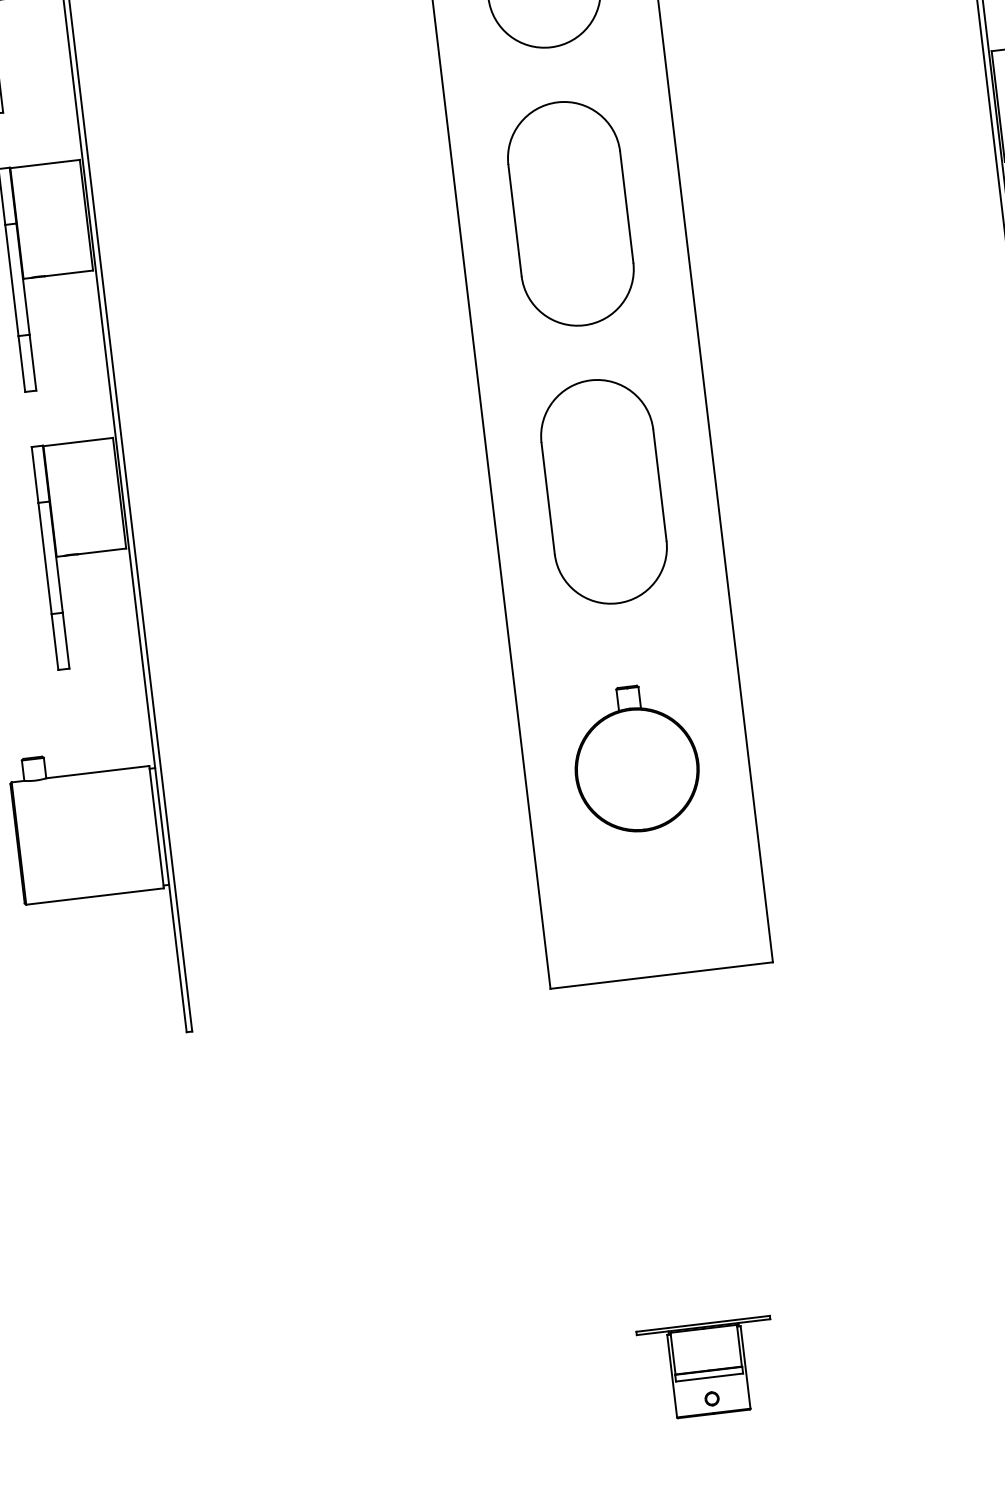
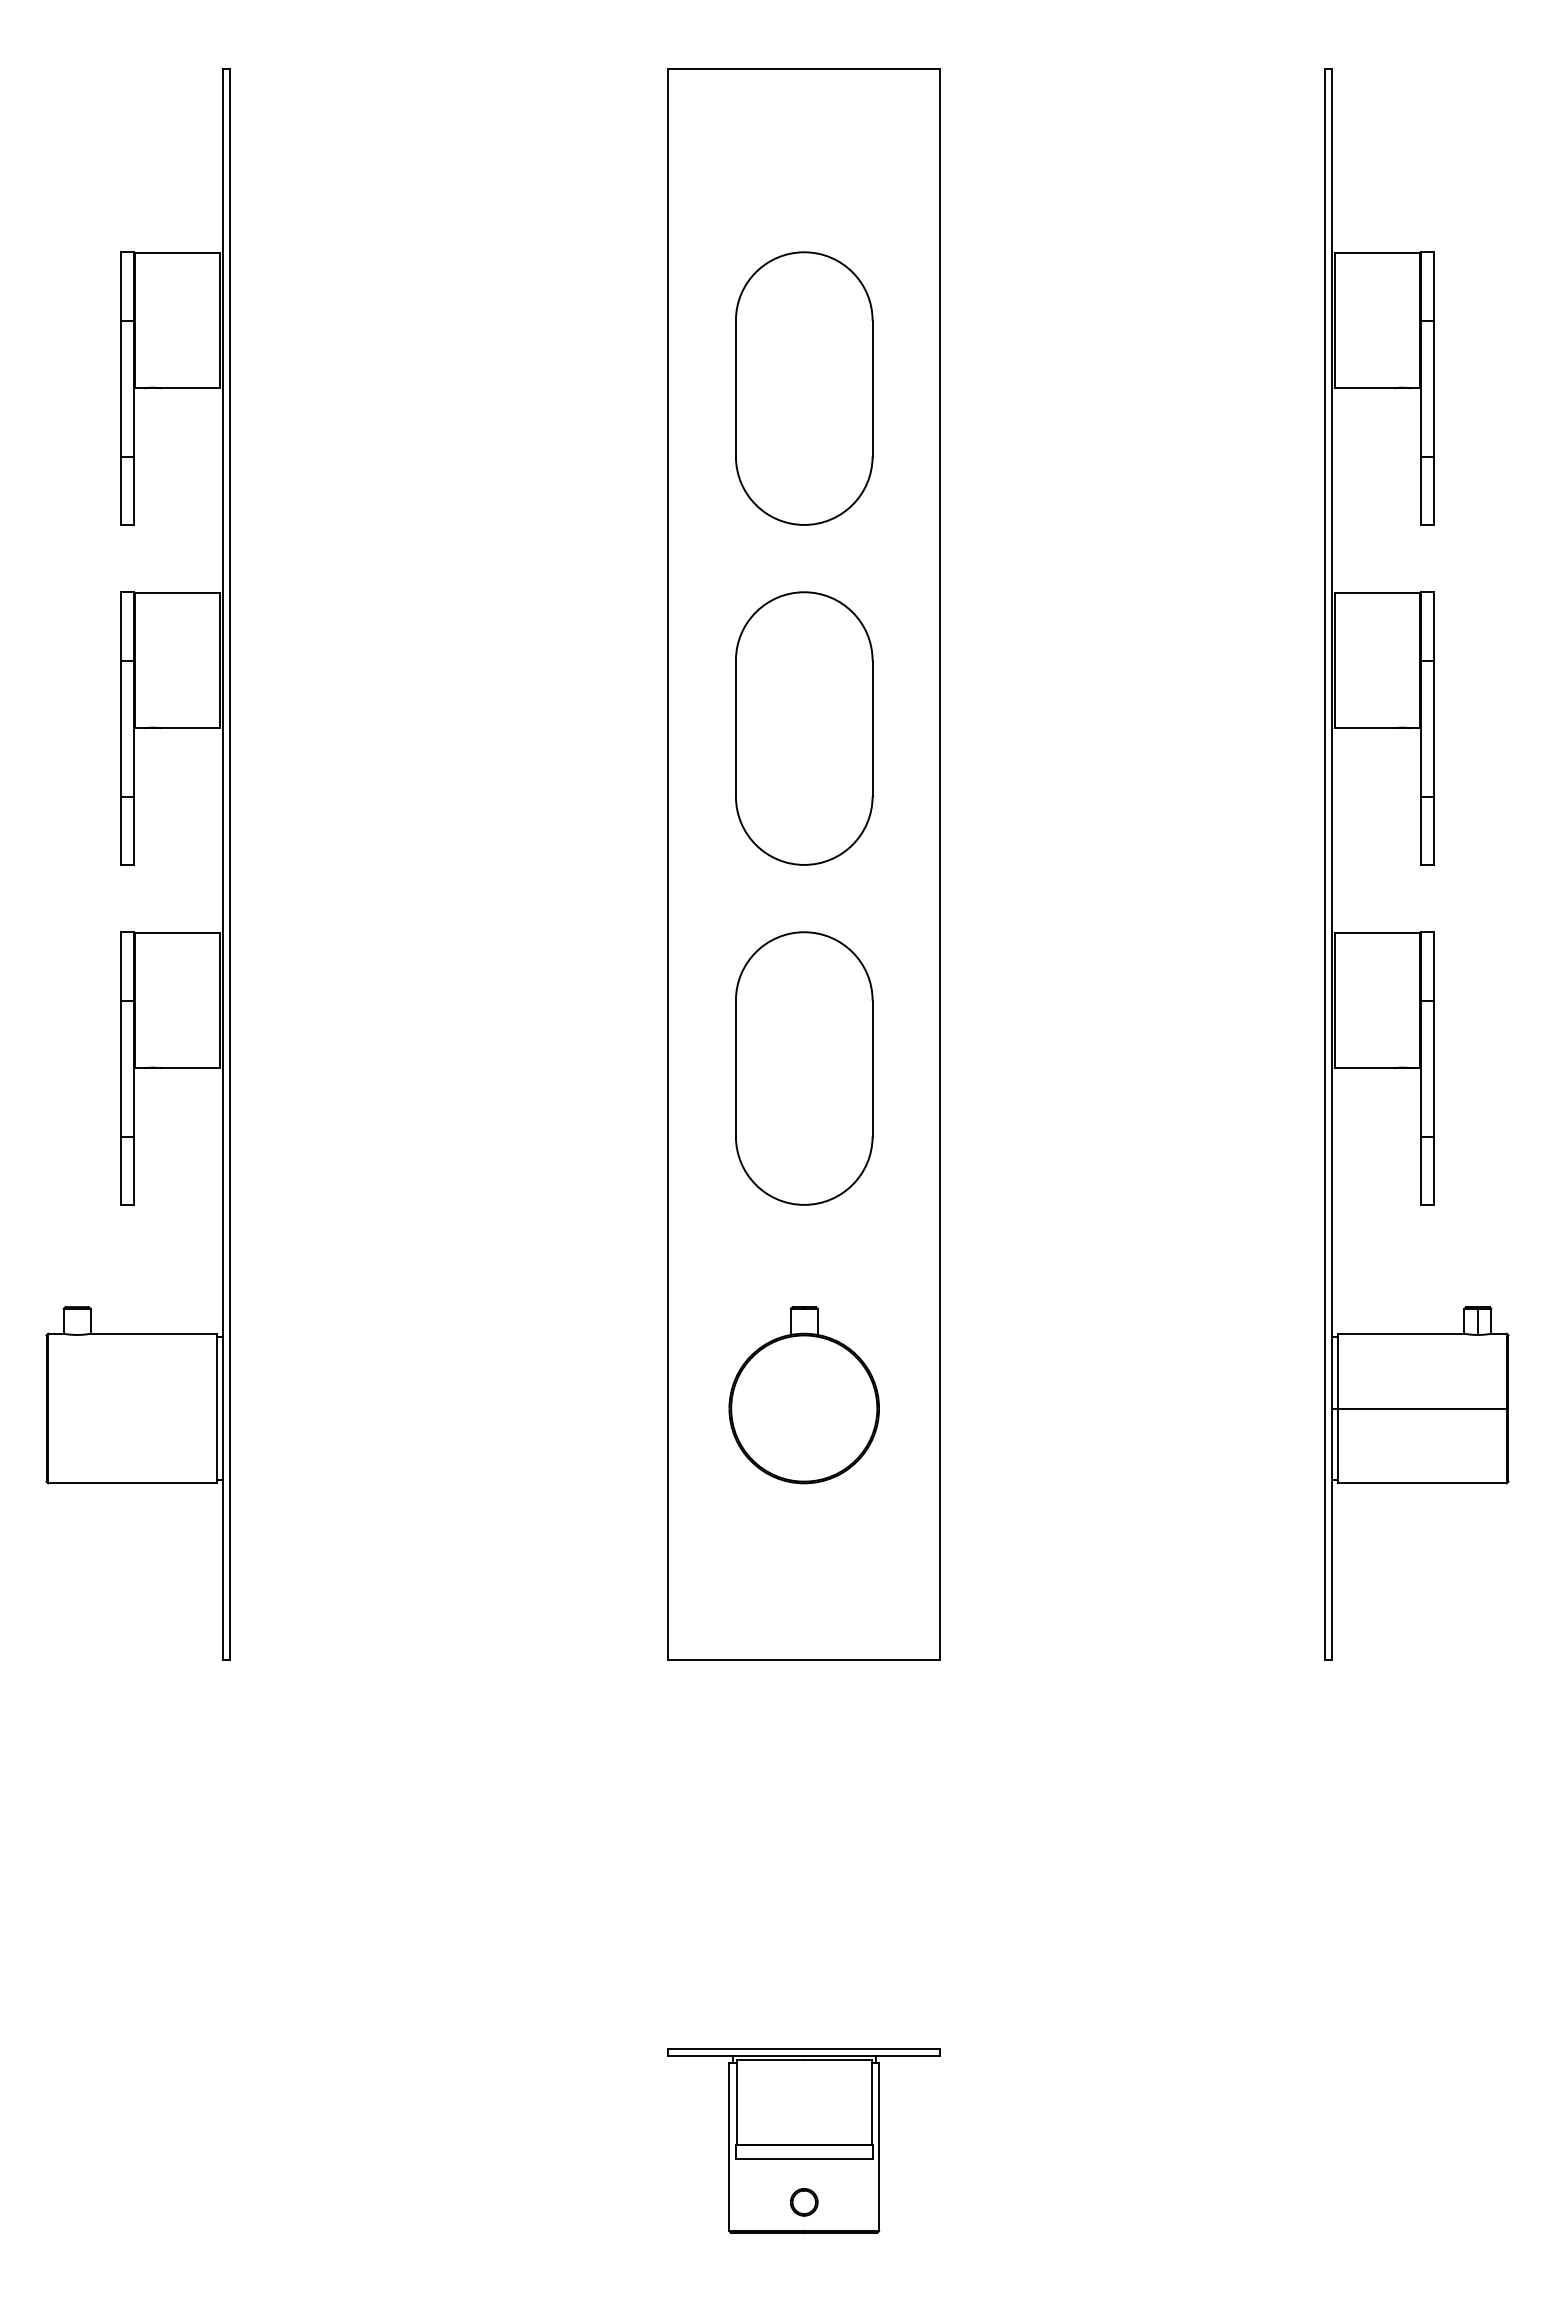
part: (707, 1368) -> (803, 2140), size x1.67

